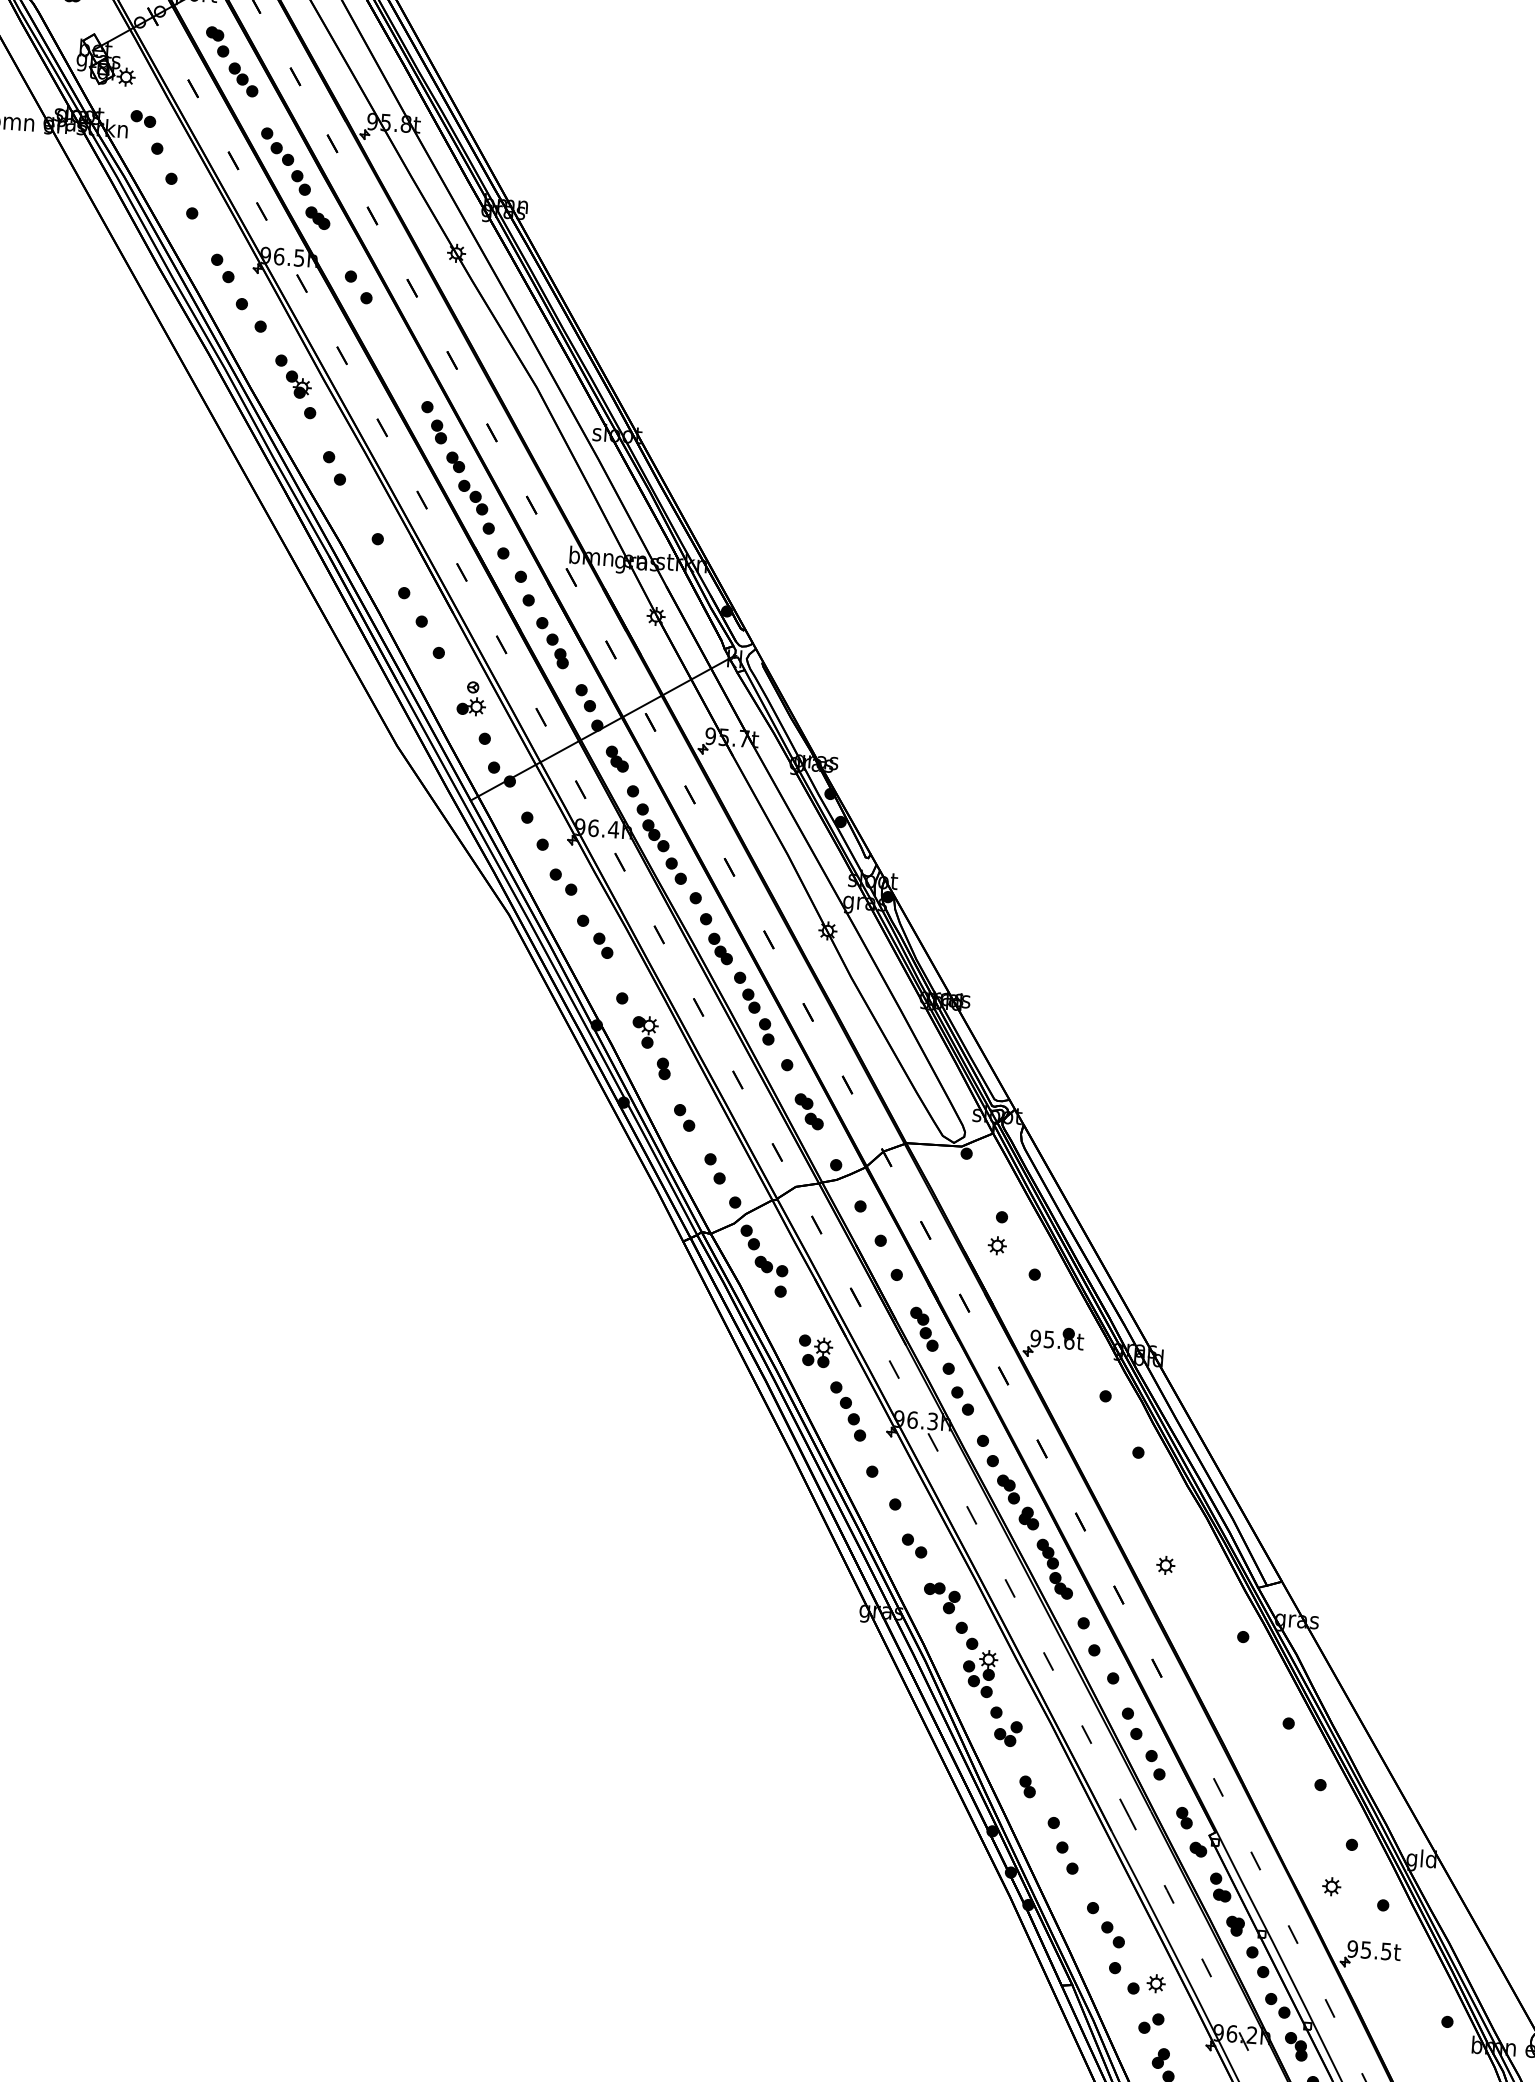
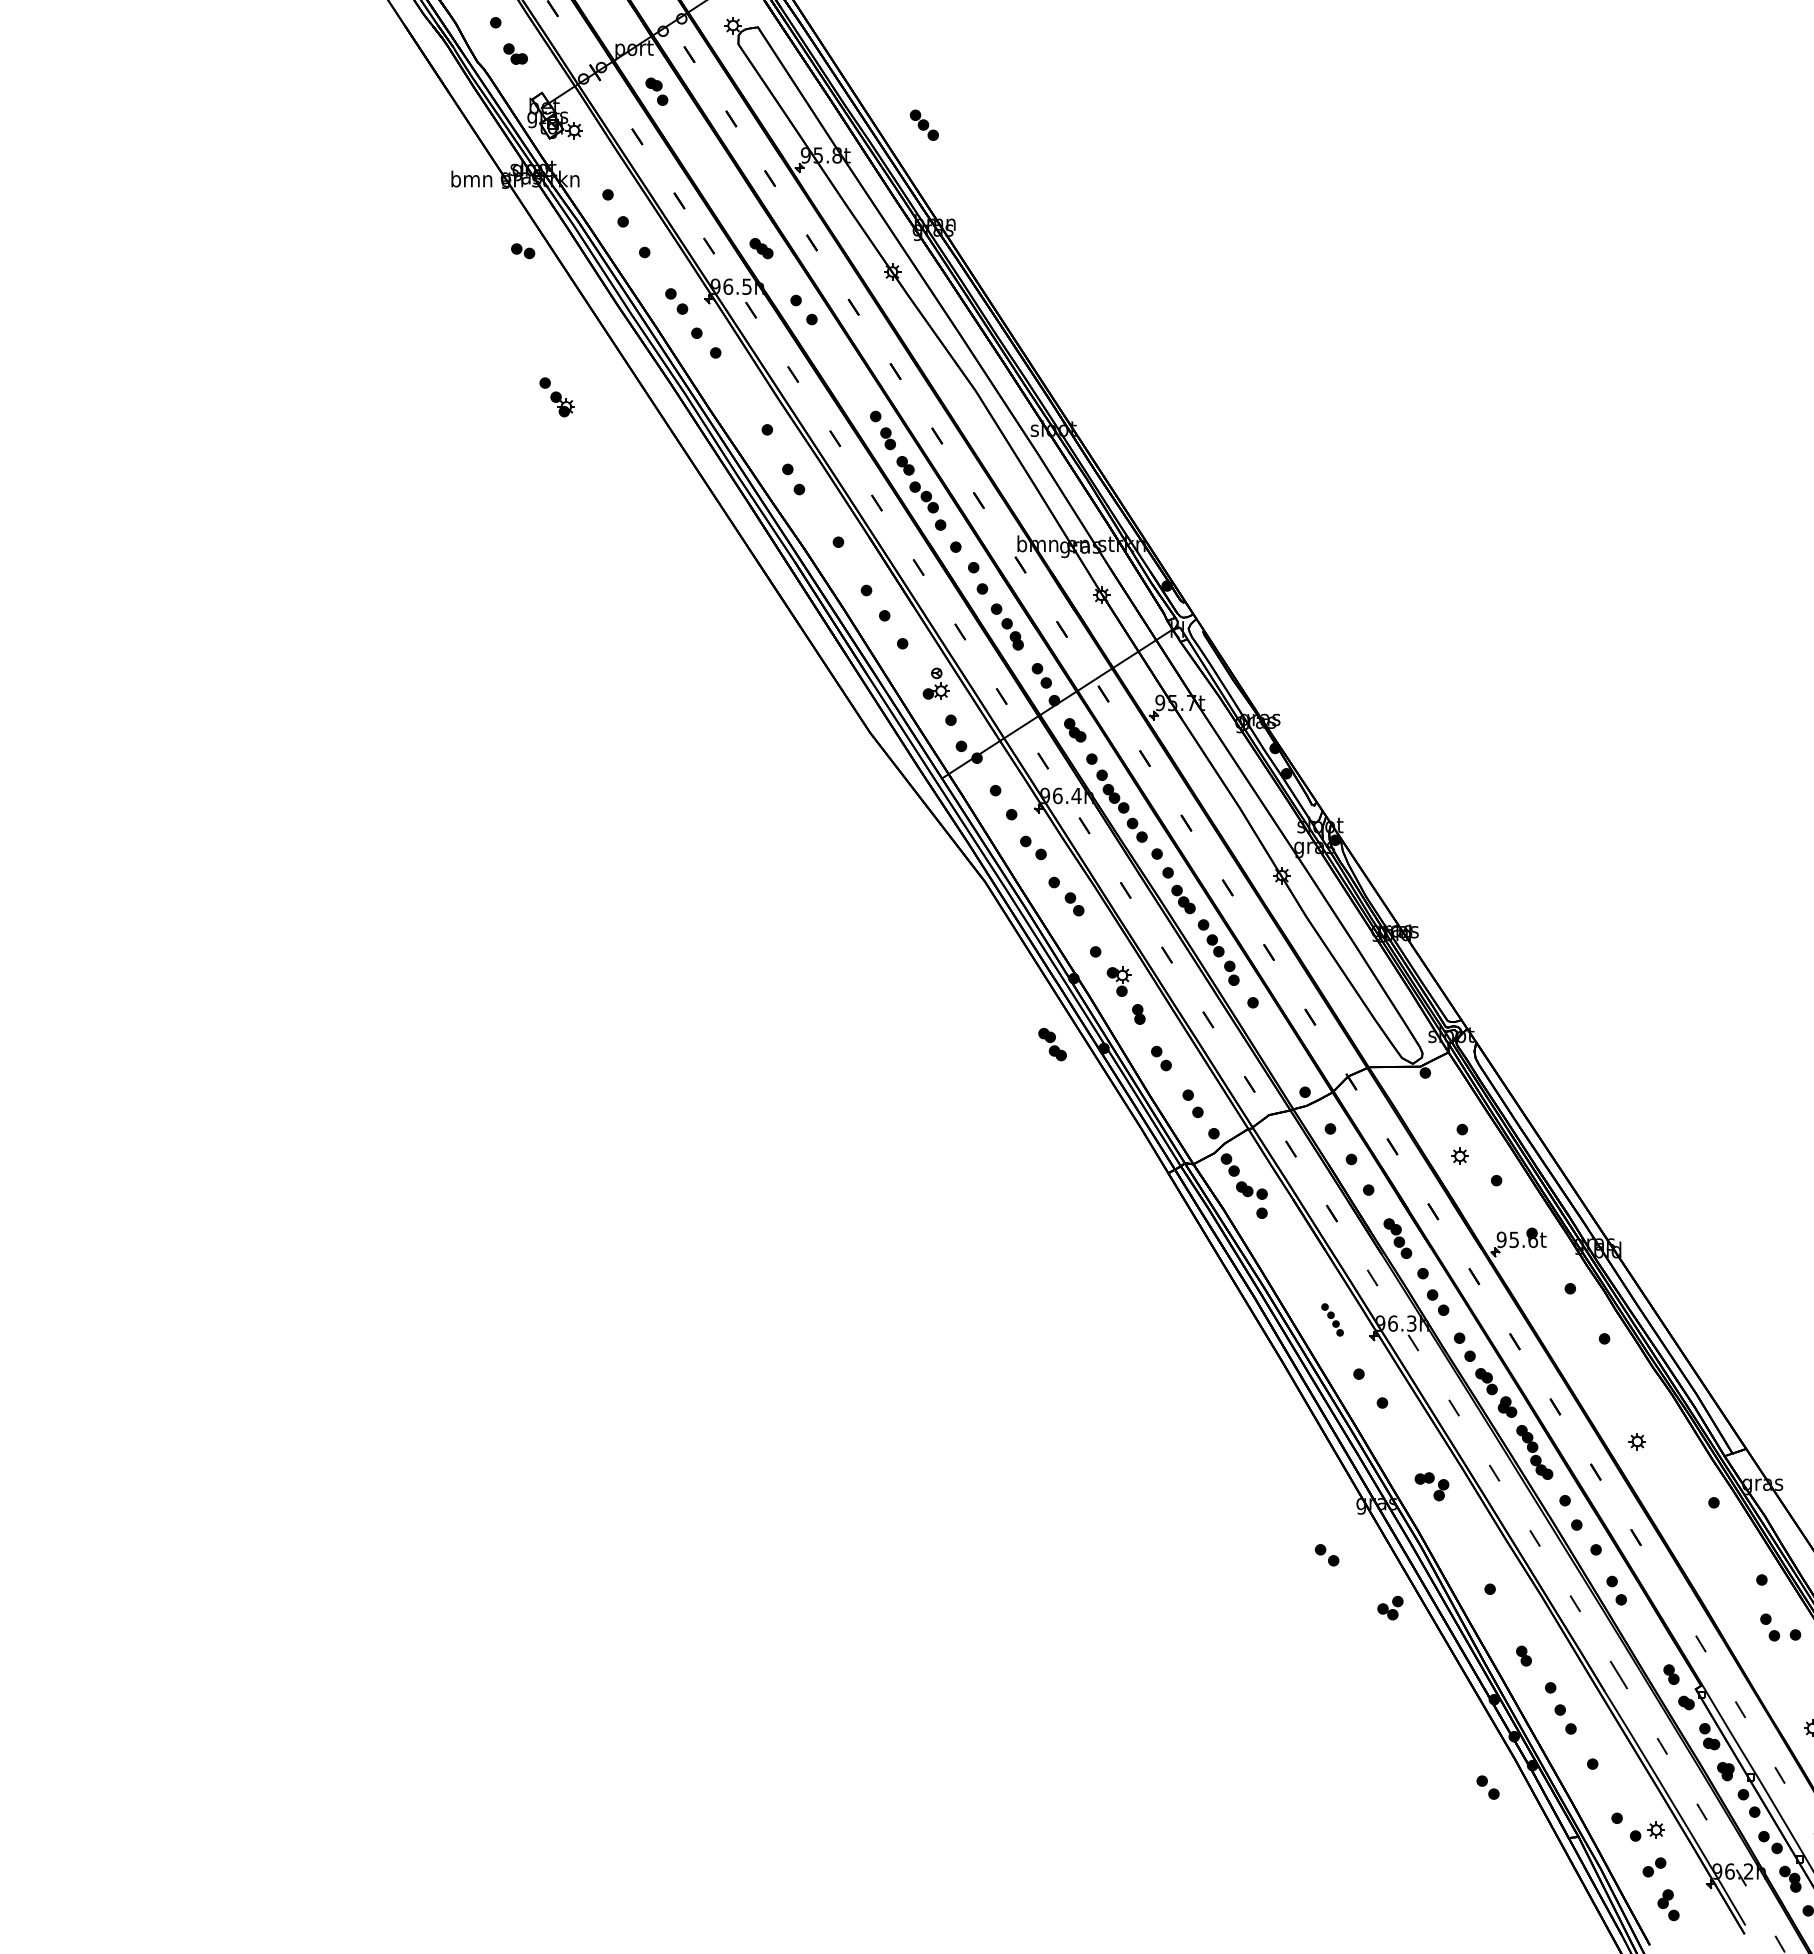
part: (242, 78) -> (923, 124), moved
part: (143, 119) -> (523, 251), moved
part: (286, 160) -> (728, 197), removed
part: (292, 376) -> (556, 397), moved
part: (809, 1111) -> (1052, 1044), moved
part: (815, 1351) -> (1298, 1266), removed
part: (848, 1411) -> (1332, 1319), size x0.6
part: (914, 1546) -> (1327, 1555), moved
part: (974, 1659) -> (1466, 1541), removed
part: (1008, 1733) -> (1390, 1607), moved
part: (1155, 1765) -> (1770, 1627), moved
part: (1112, 1934) -> (1487, 1787), moved

